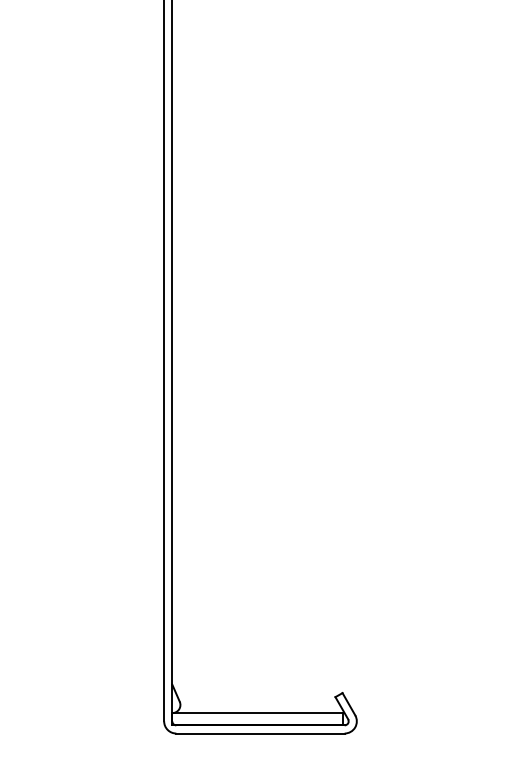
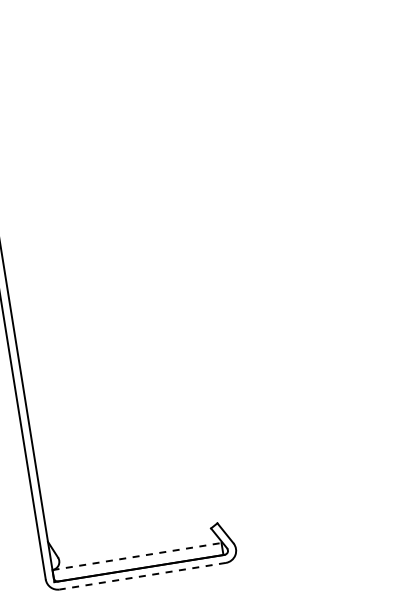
line: (257, 713) -> (136, 556), solid -> dashed
line: (260, 733) -> (142, 576), solid -> dashed

